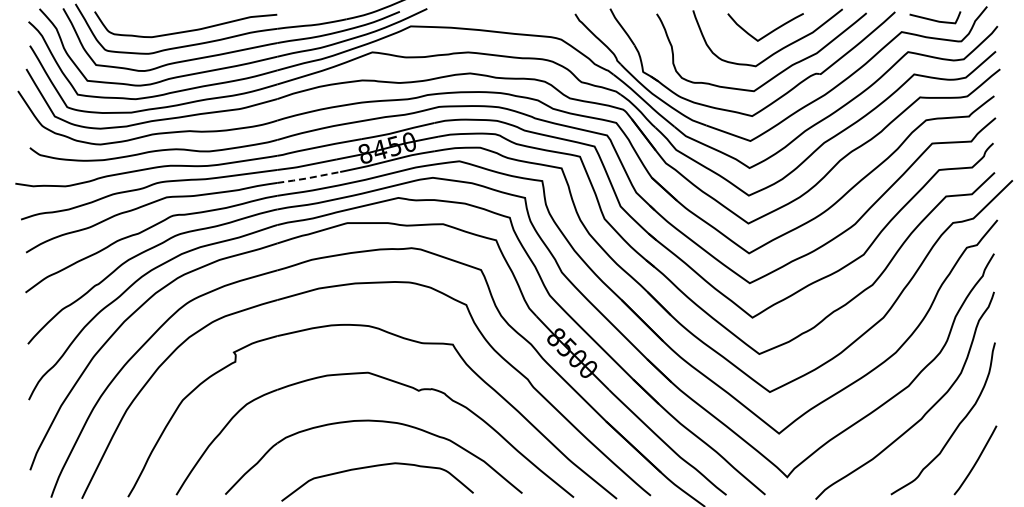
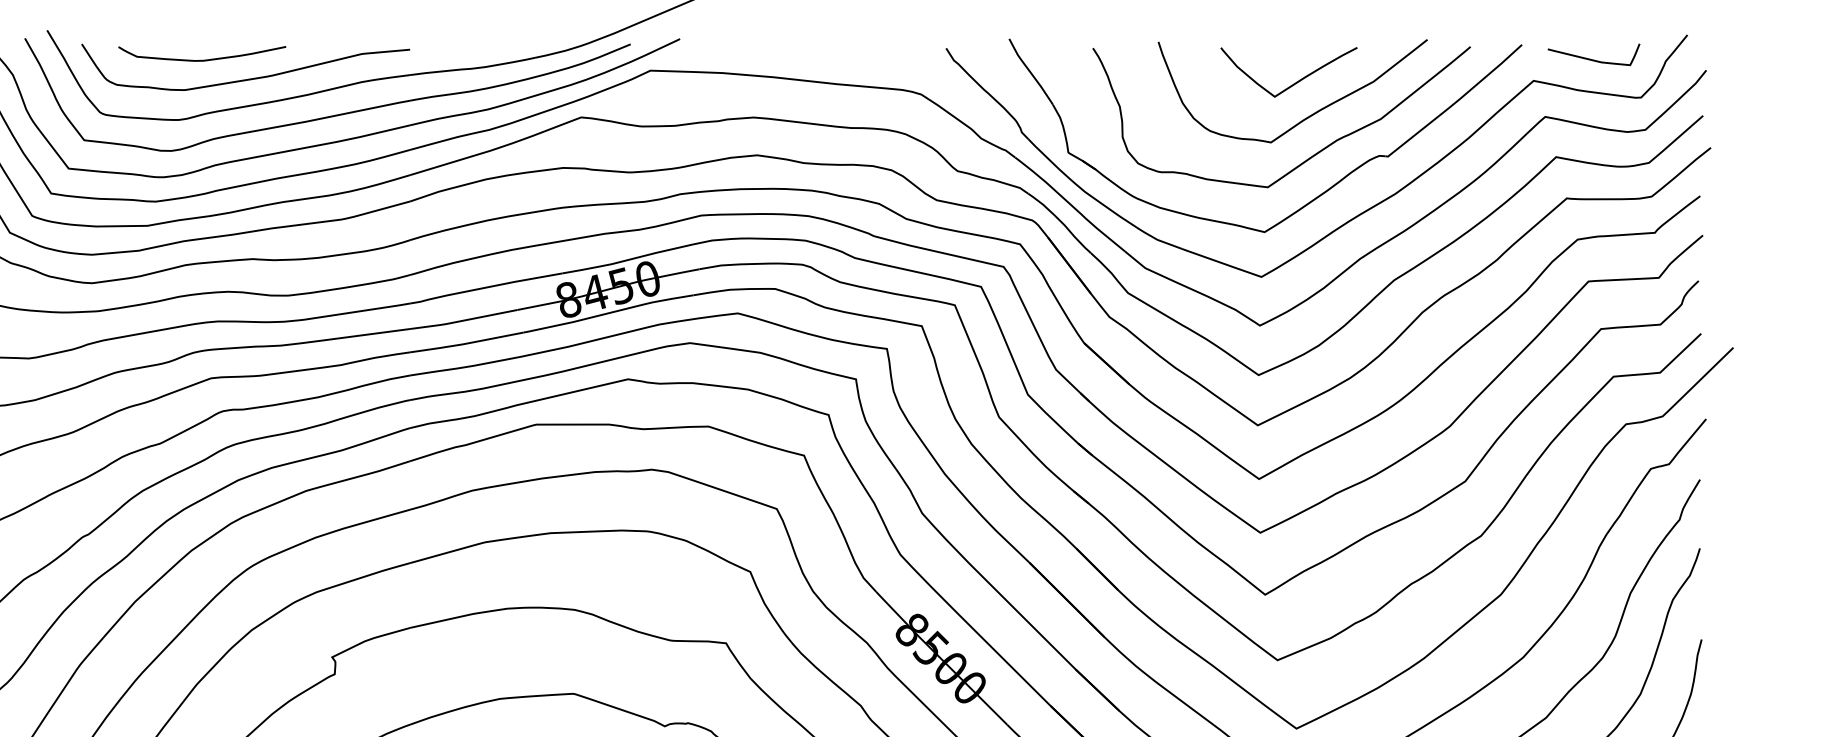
curve: (163, 19) -> (205, 58), added
line: (307, 178) -> (464, 344), dashed -> solid

